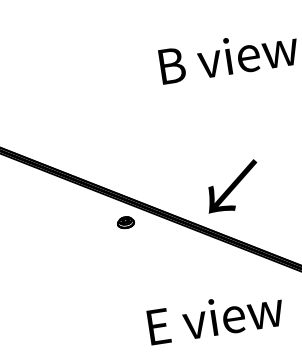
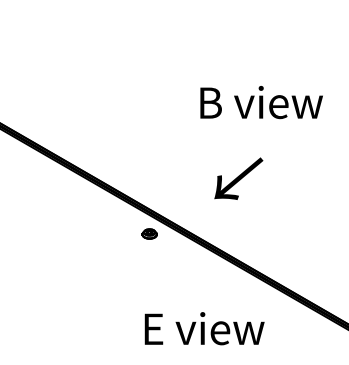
text: (232, 186) -> (238, 178), moved
text: (215, 317) -> (204, 328), moved

